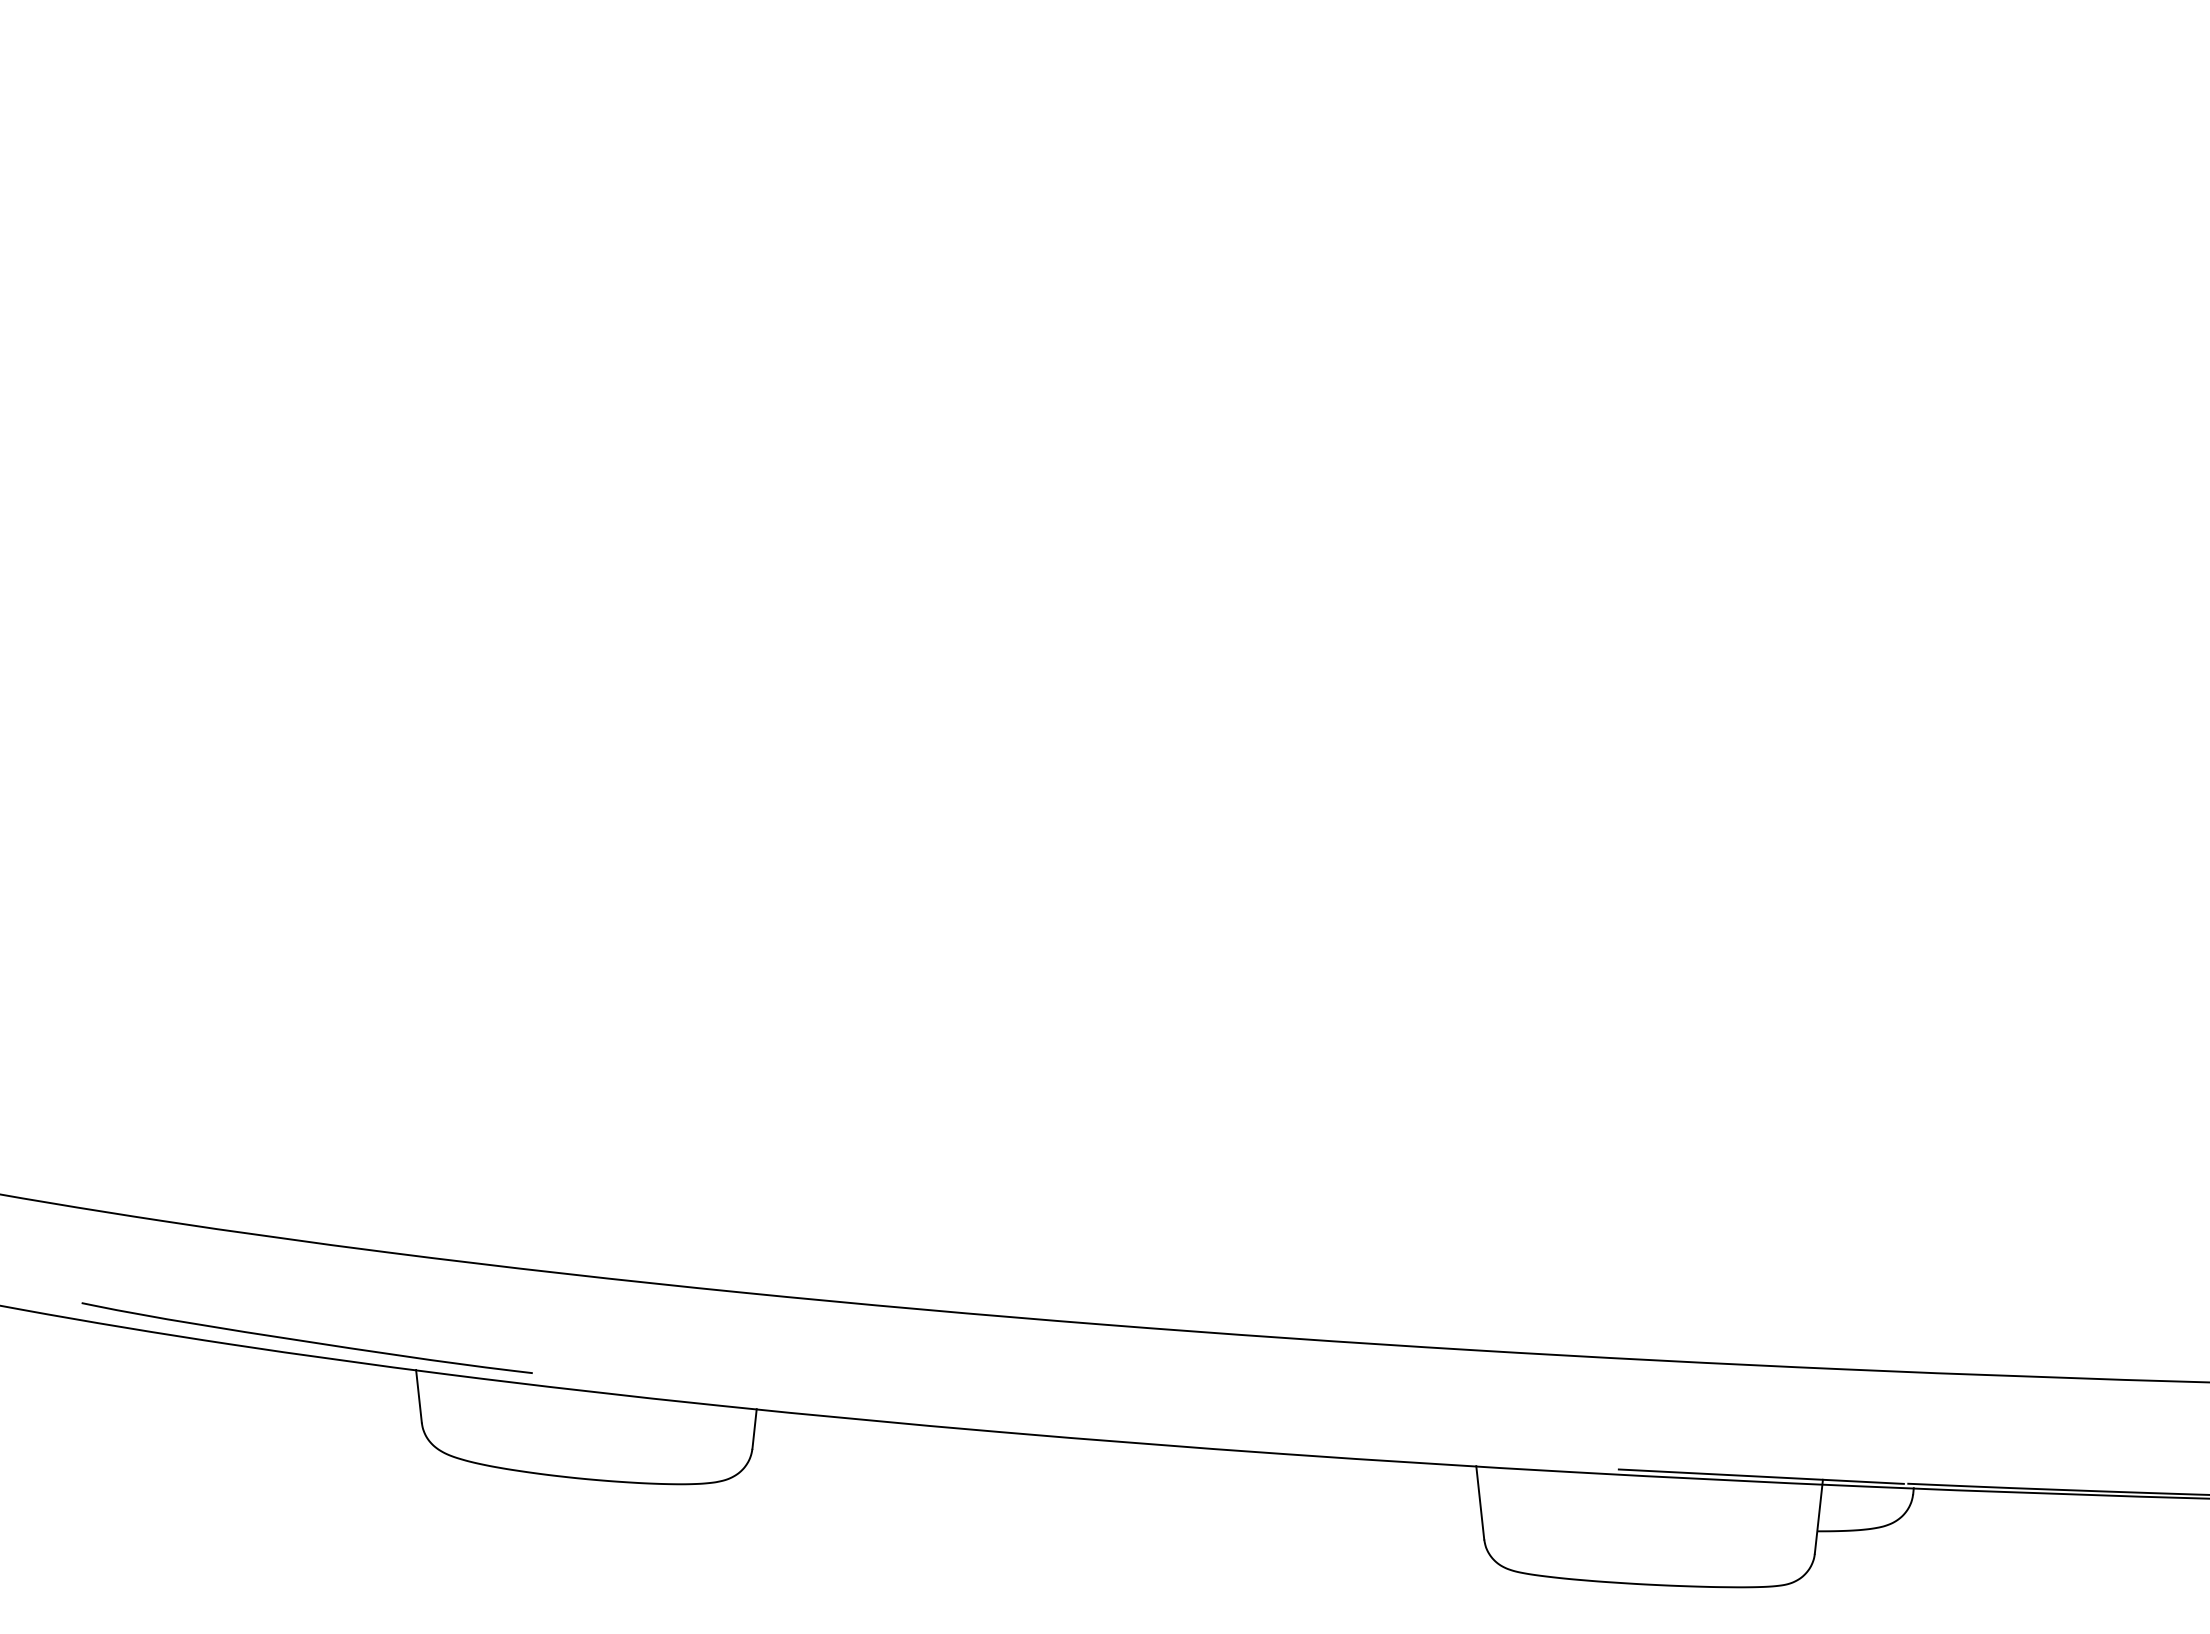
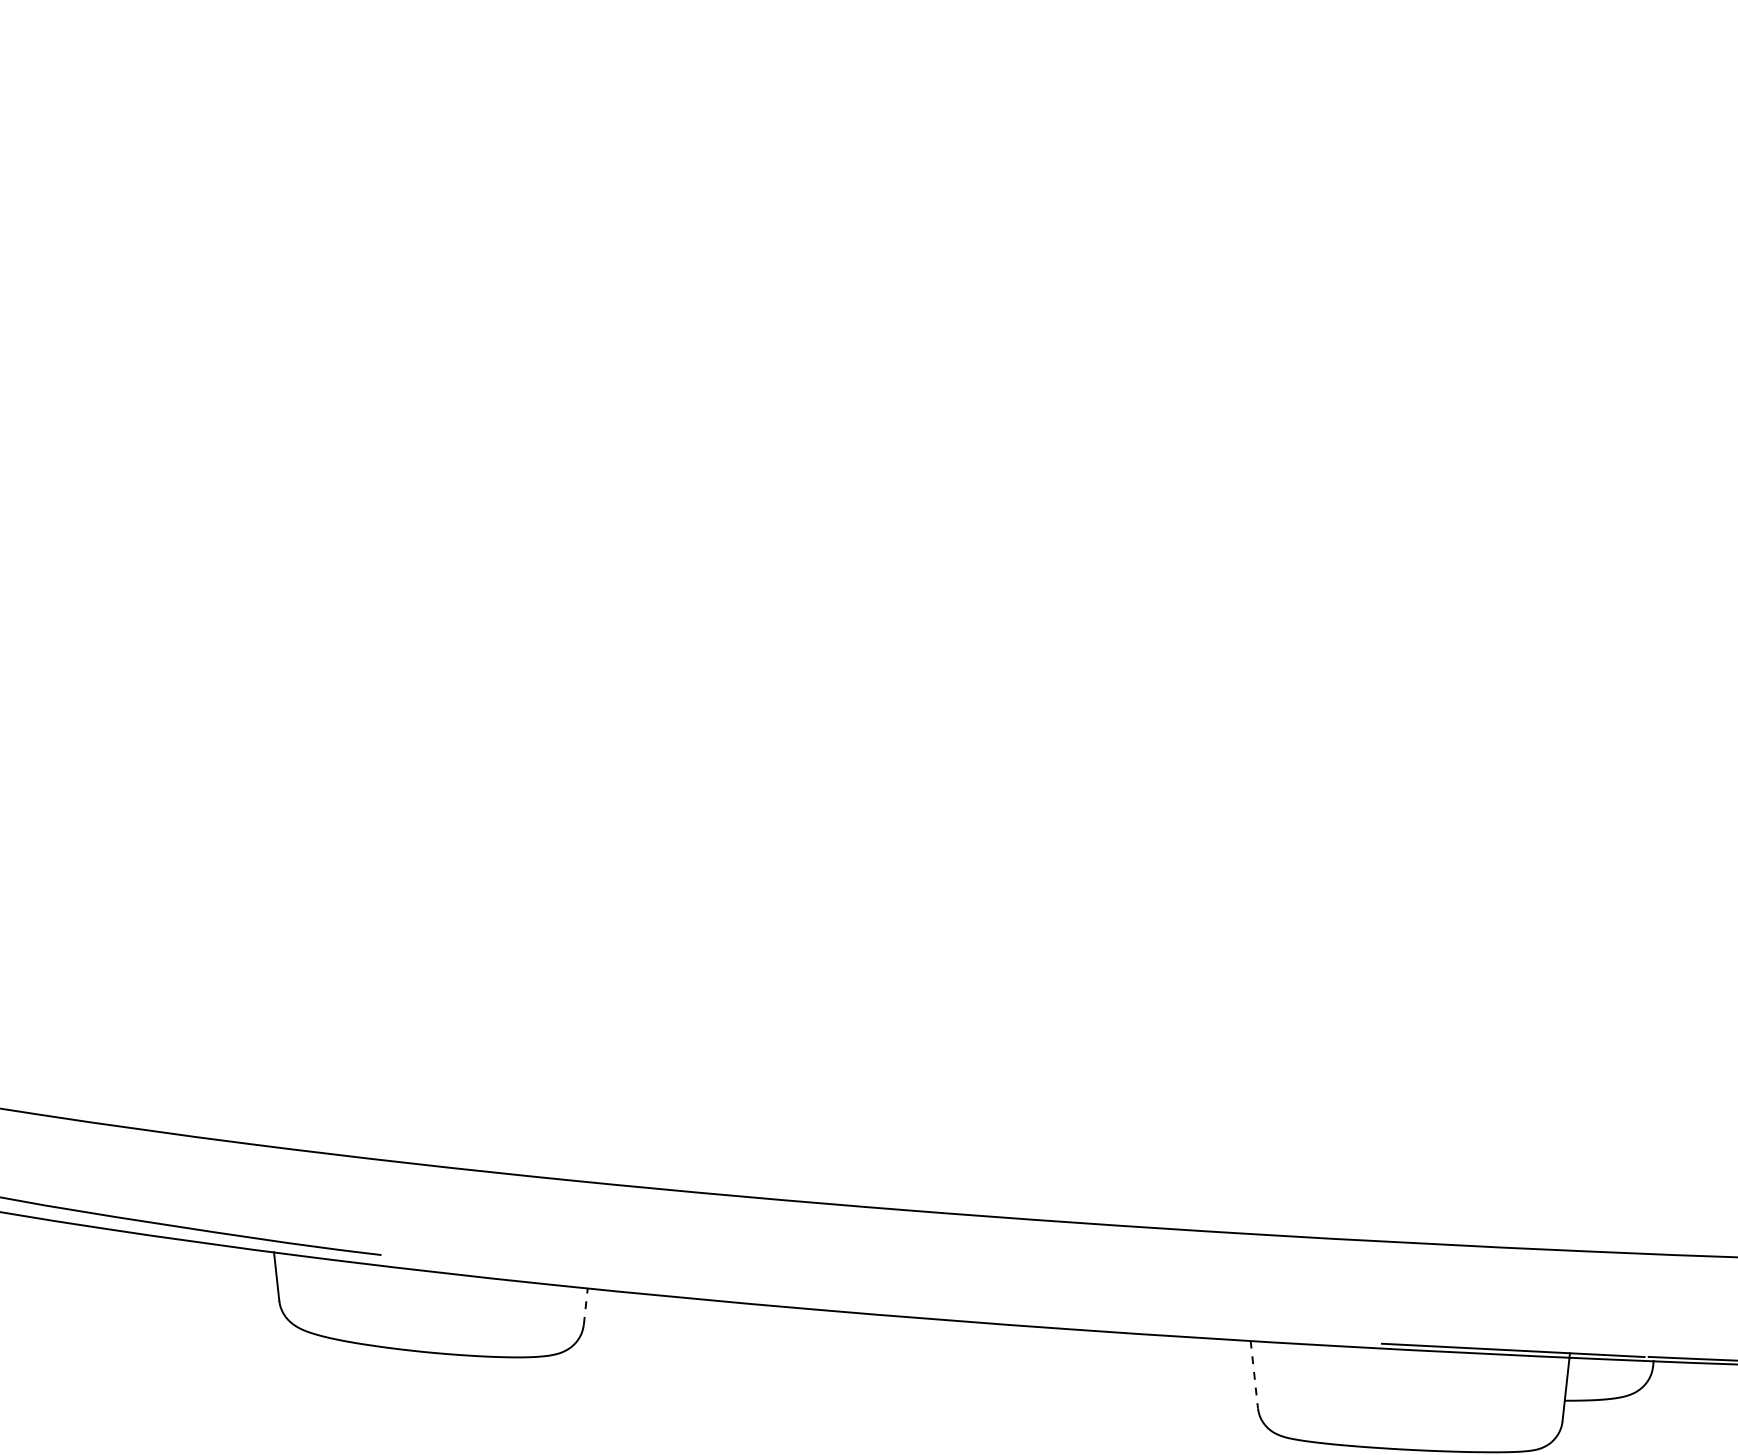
line: (754, 1429) -> (585, 1306), solid -> dashed
line: (1480, 1502) -> (1254, 1374), solid -> dashed

